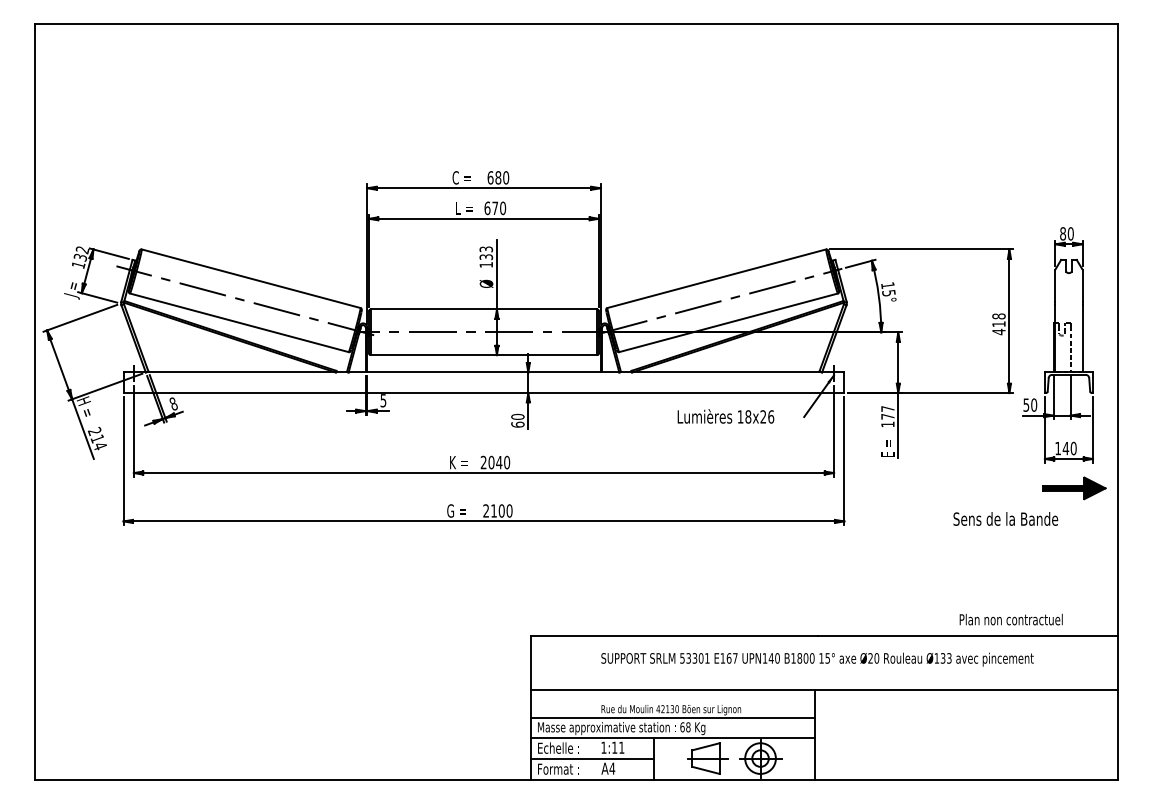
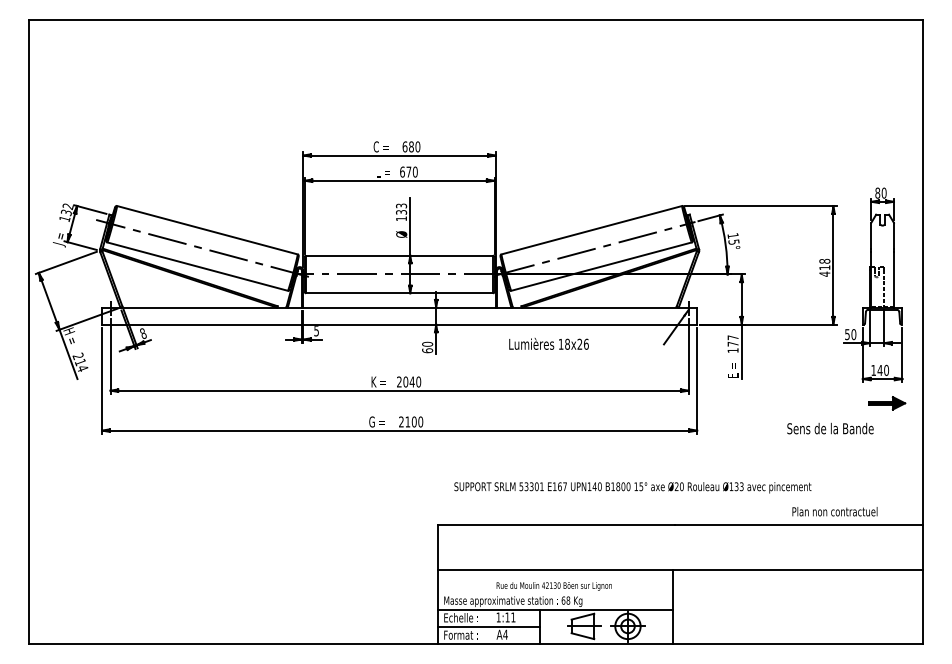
text: (725, 416) -> (548, 343), moved
part: (1074, 488) -> (887, 403), size x0.7
text: (817, 659) -> (632, 487), moved
line: (672, 717) -> (555, 592), removed

